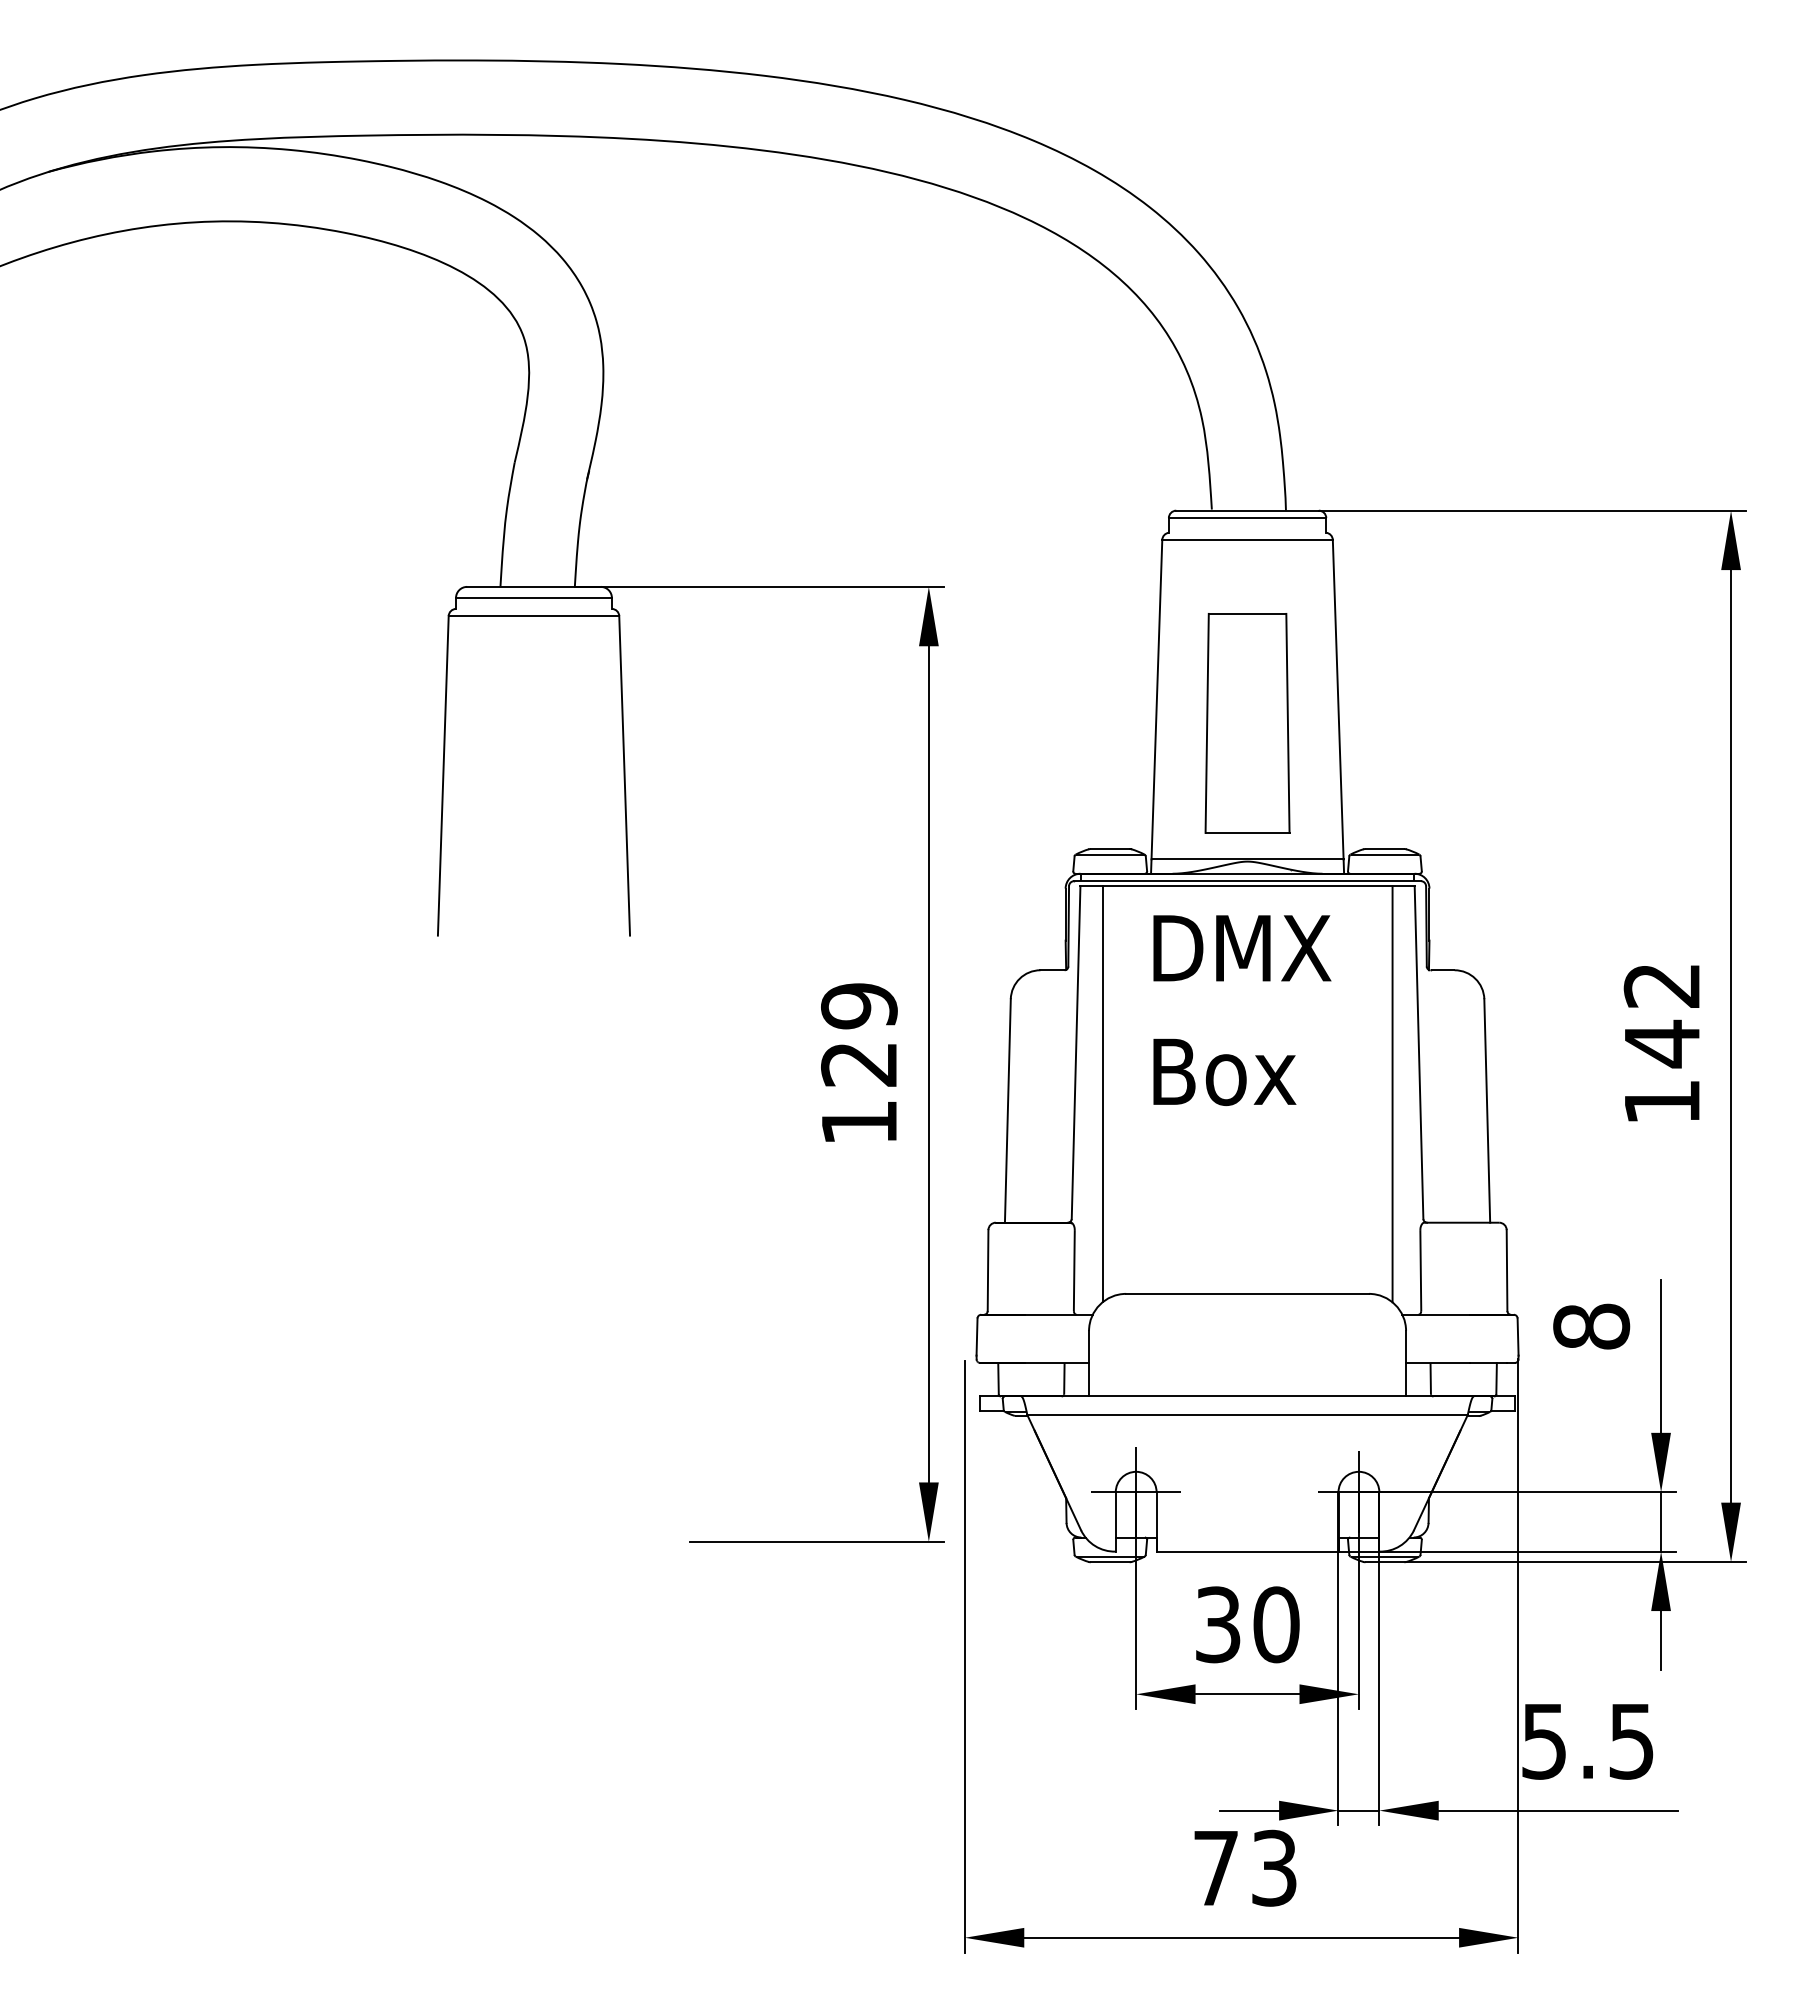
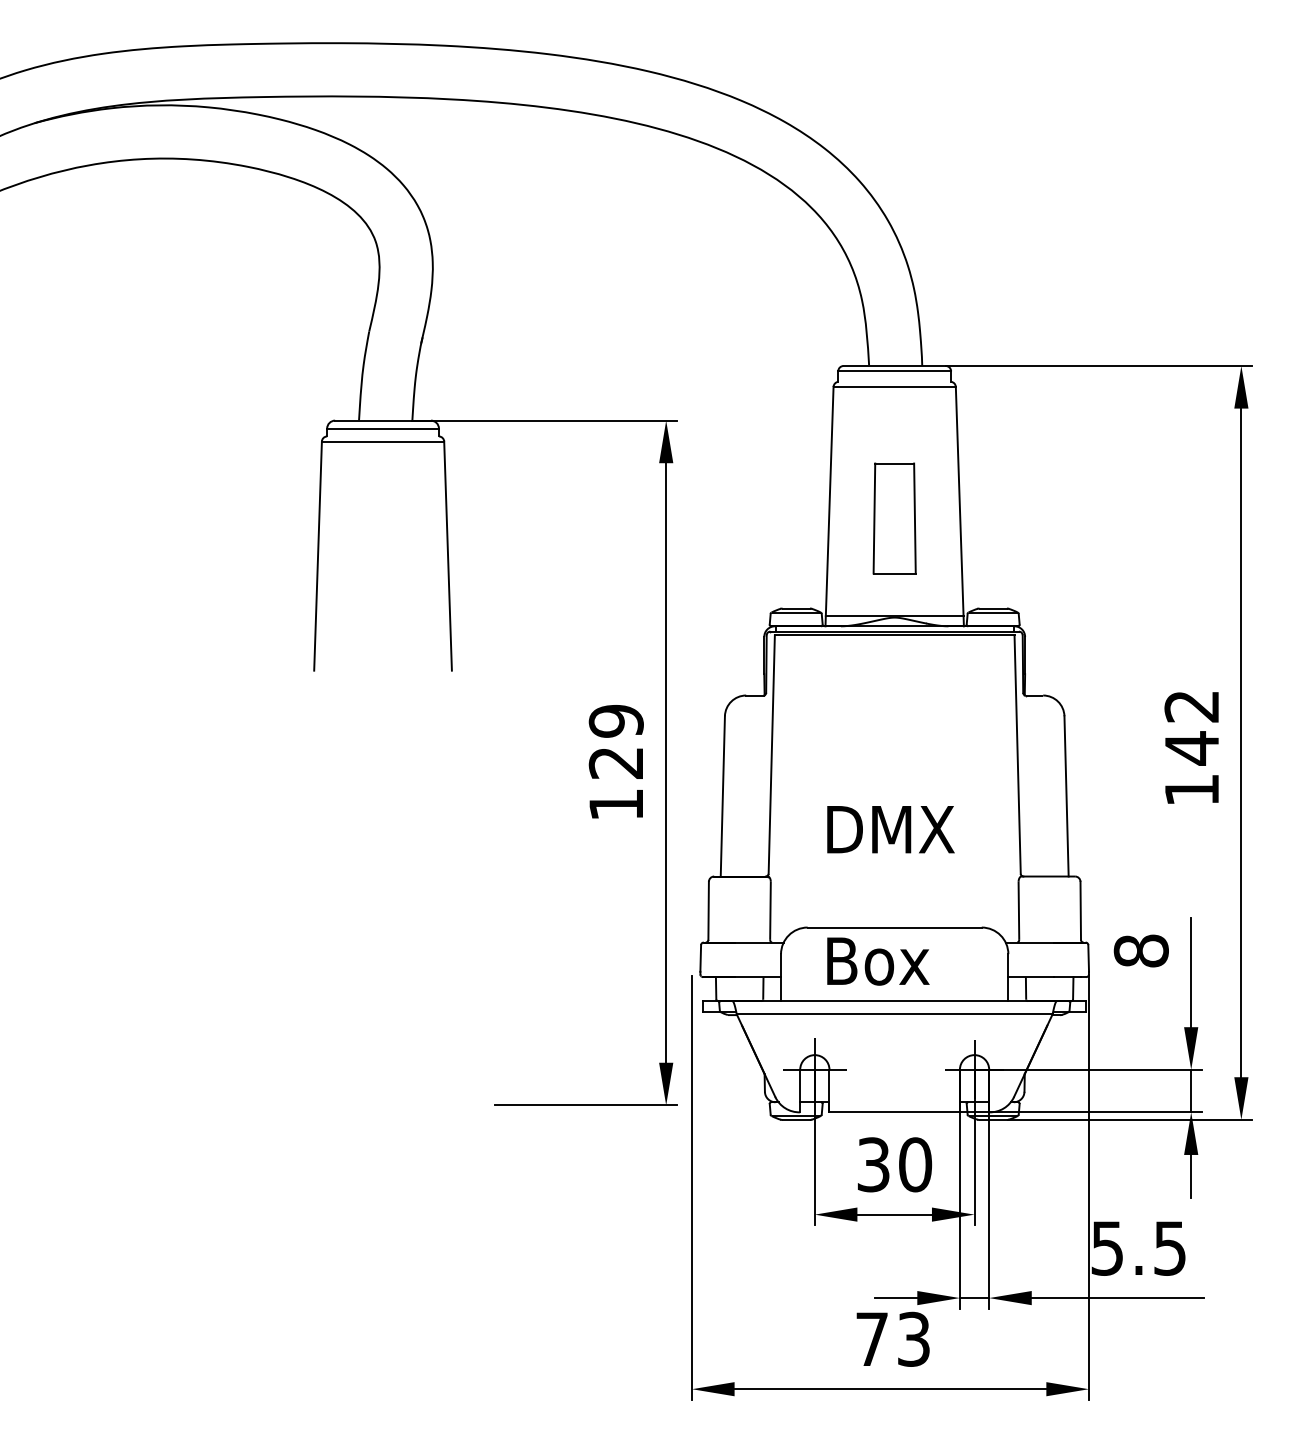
part: (1247, 723) -> (894, 518), size x0.7
text: (1242, 948) -> (891, 829), moved
text: (1224, 1072) -> (878, 961), moved
line: (1102, 1094) -> (790, 784), removed
line: (1392, 1094) -> (998, 784), removed

